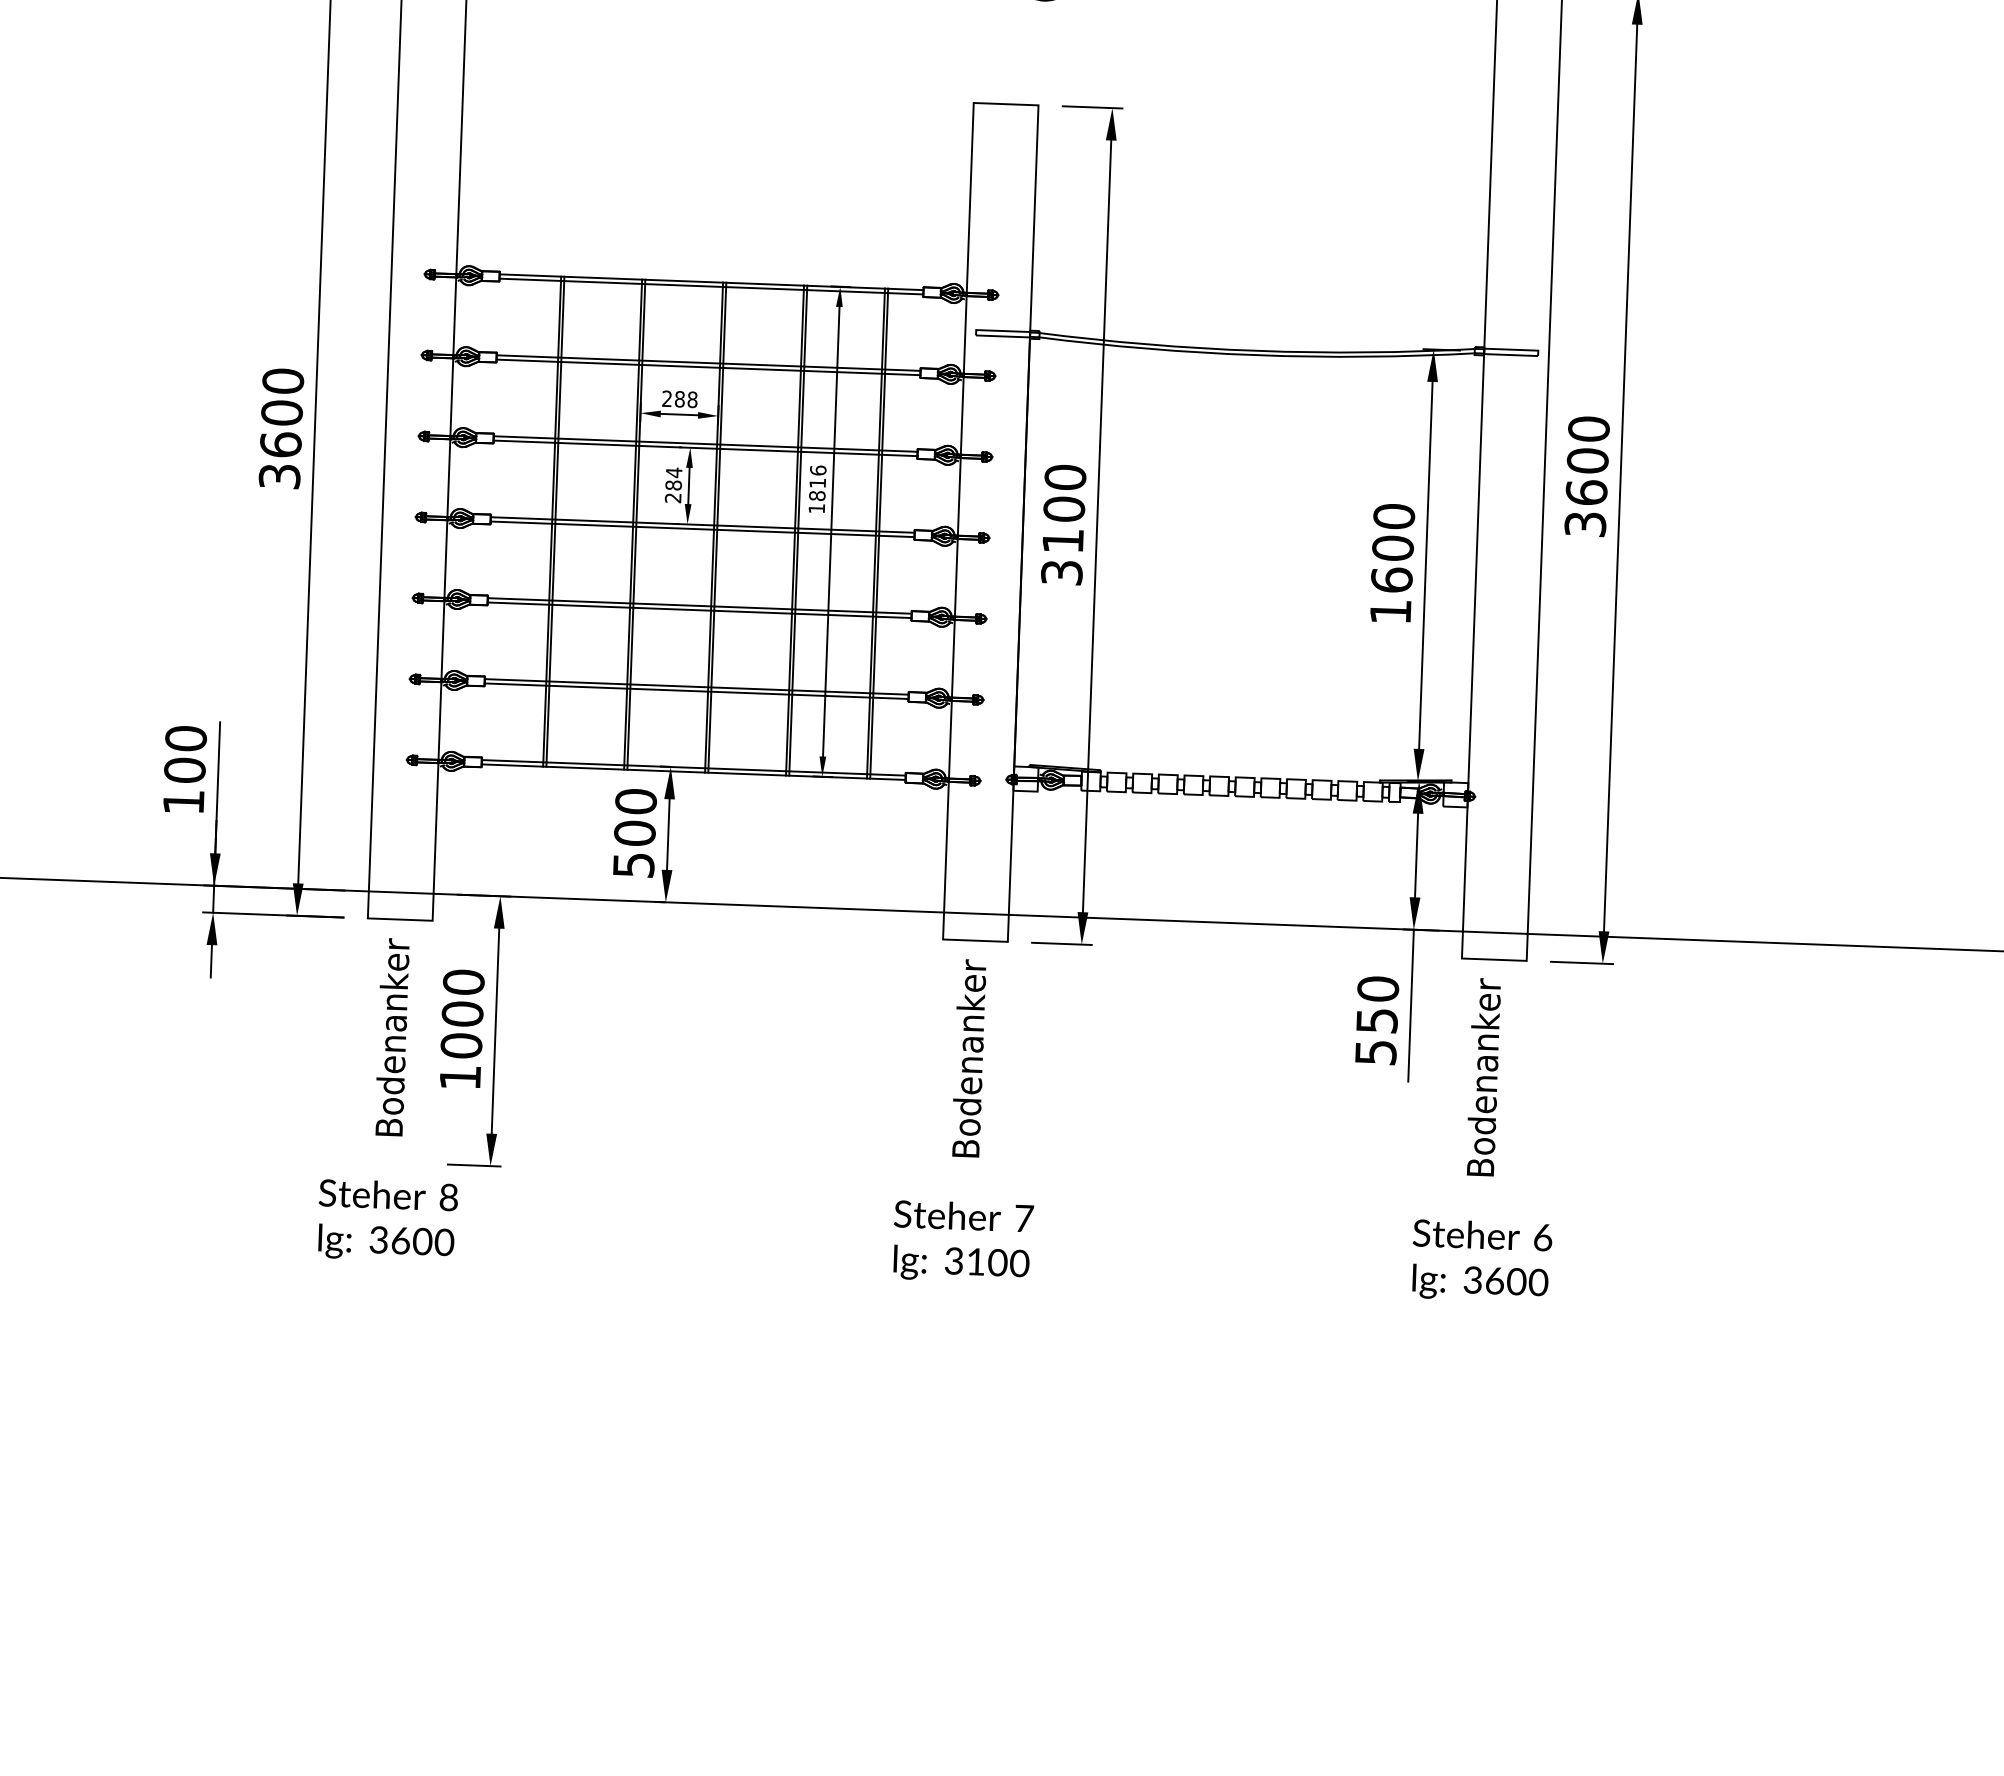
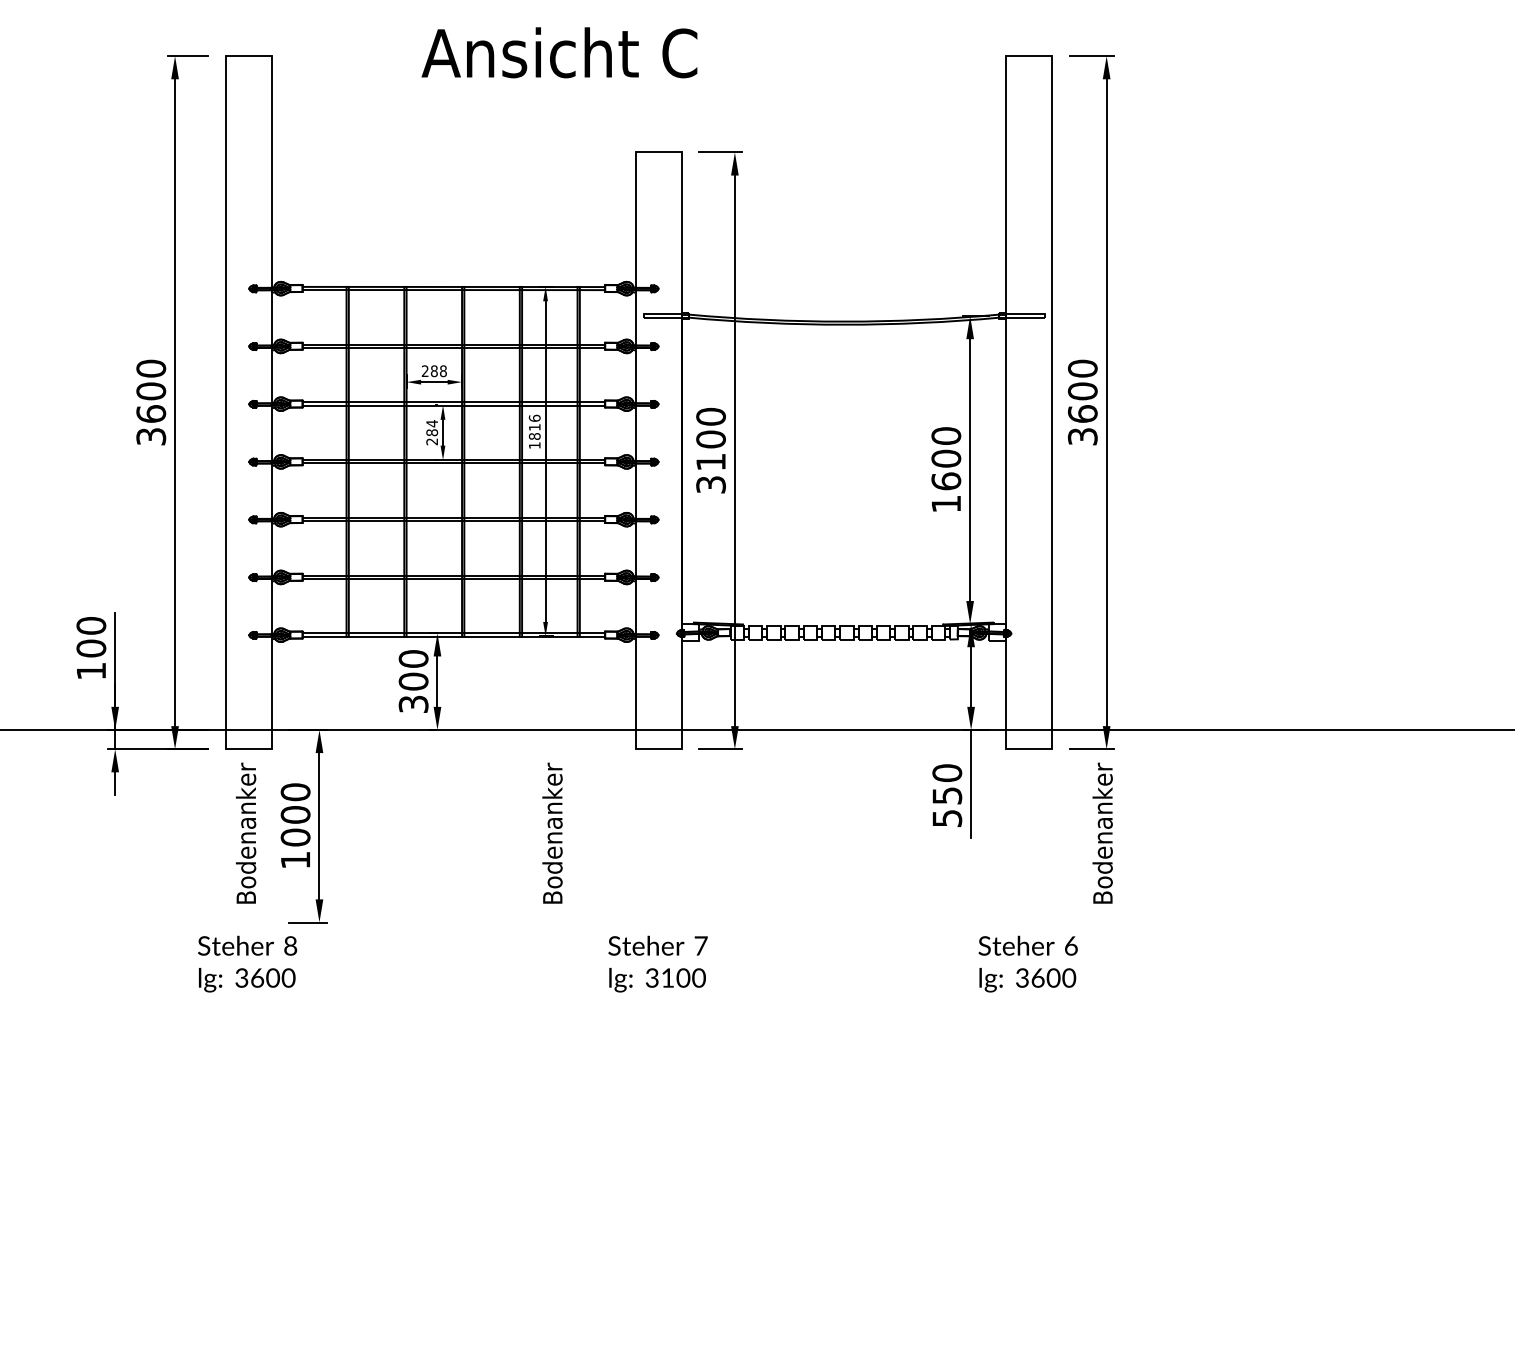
text: (632, 863) -> (412, 703), 500 -> 300
text: (968, 1057) -> (552, 832), moved
text: (1483, 1076) -> (1102, 832), moved

